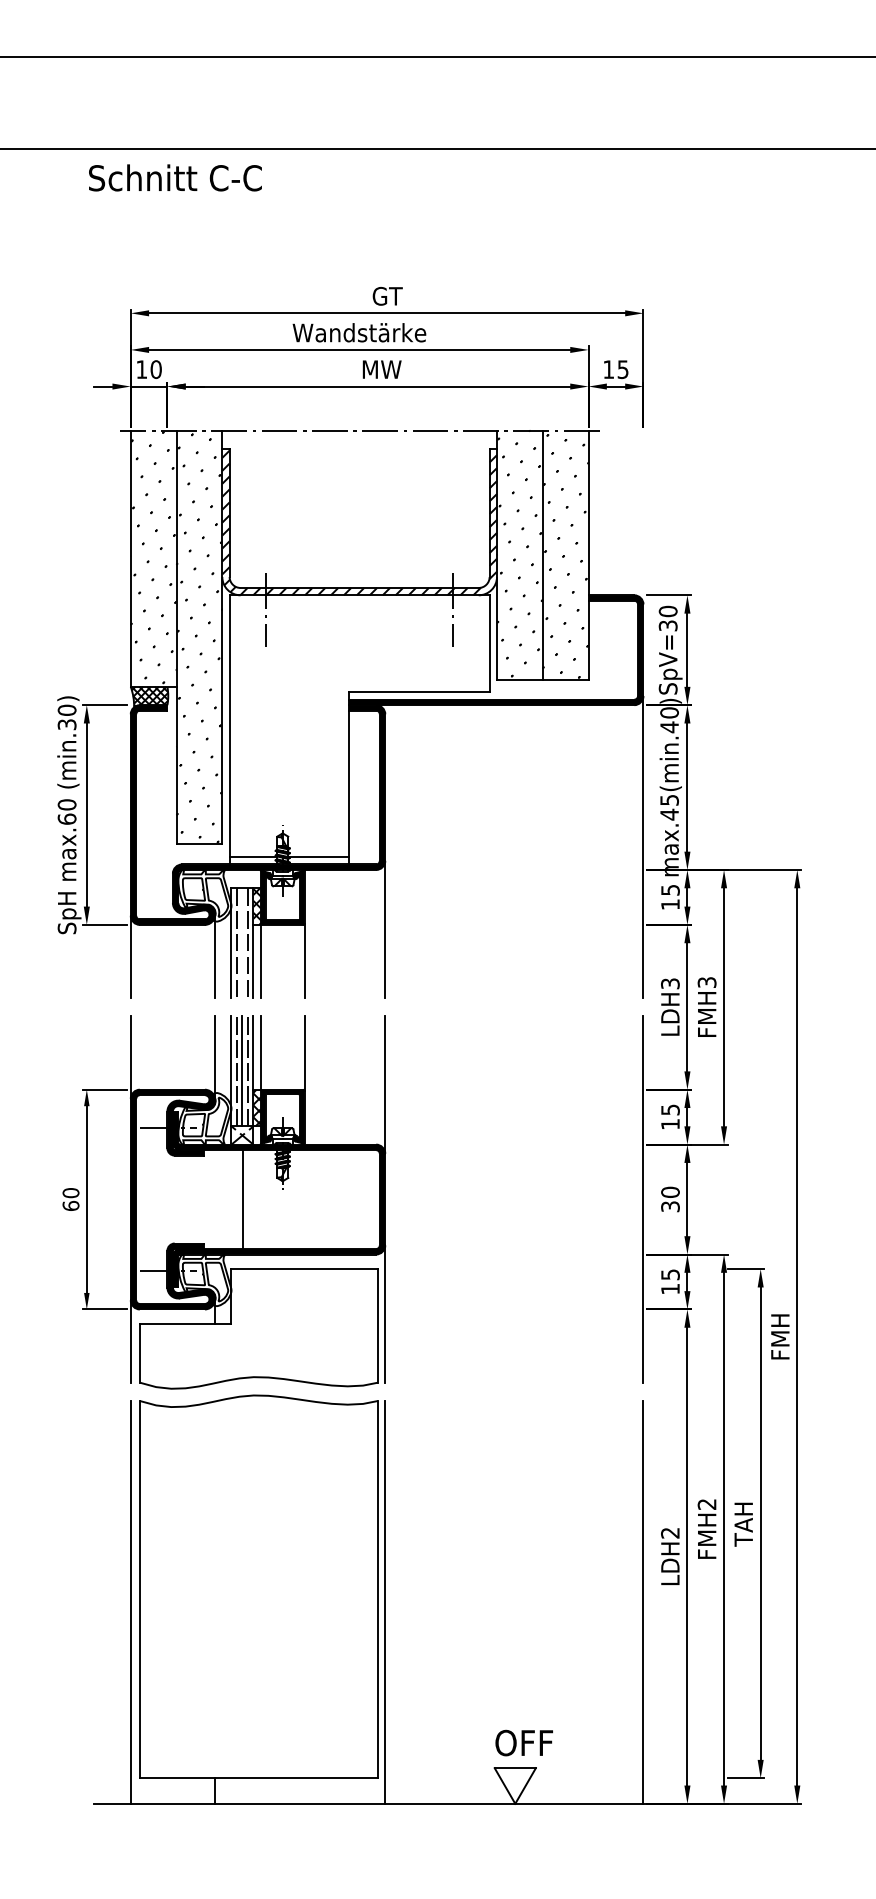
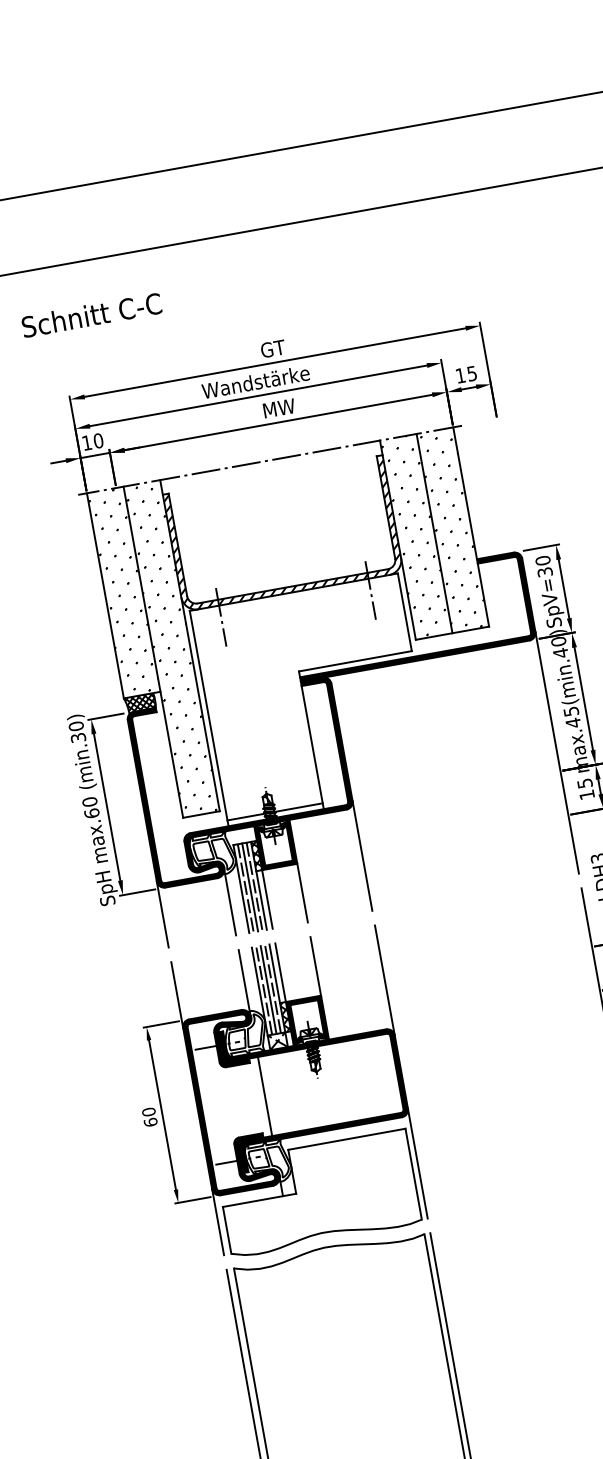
text: (175, 177) -> (91, 314), moved
line: (242, 943) -> (250, 887), added
line: (243, 1199) -> (265, 1096), moved

